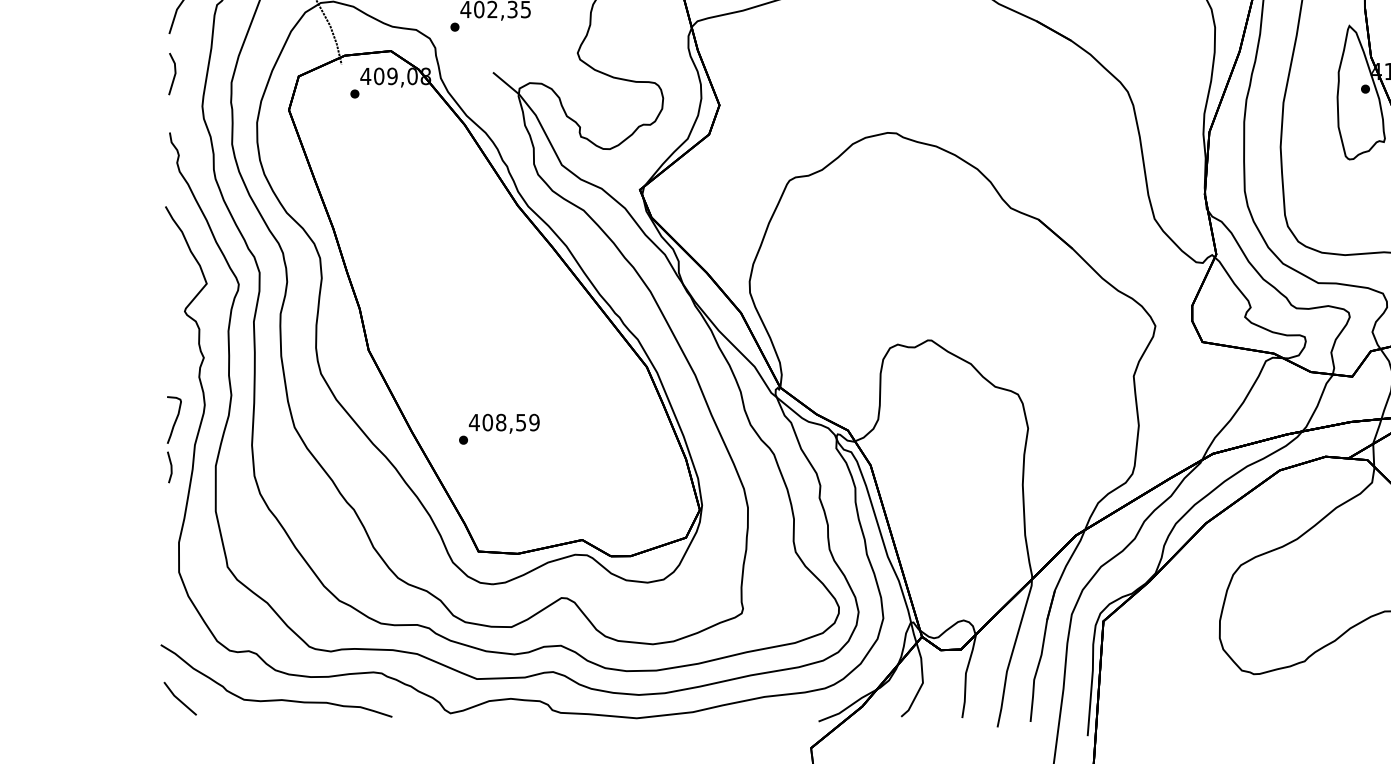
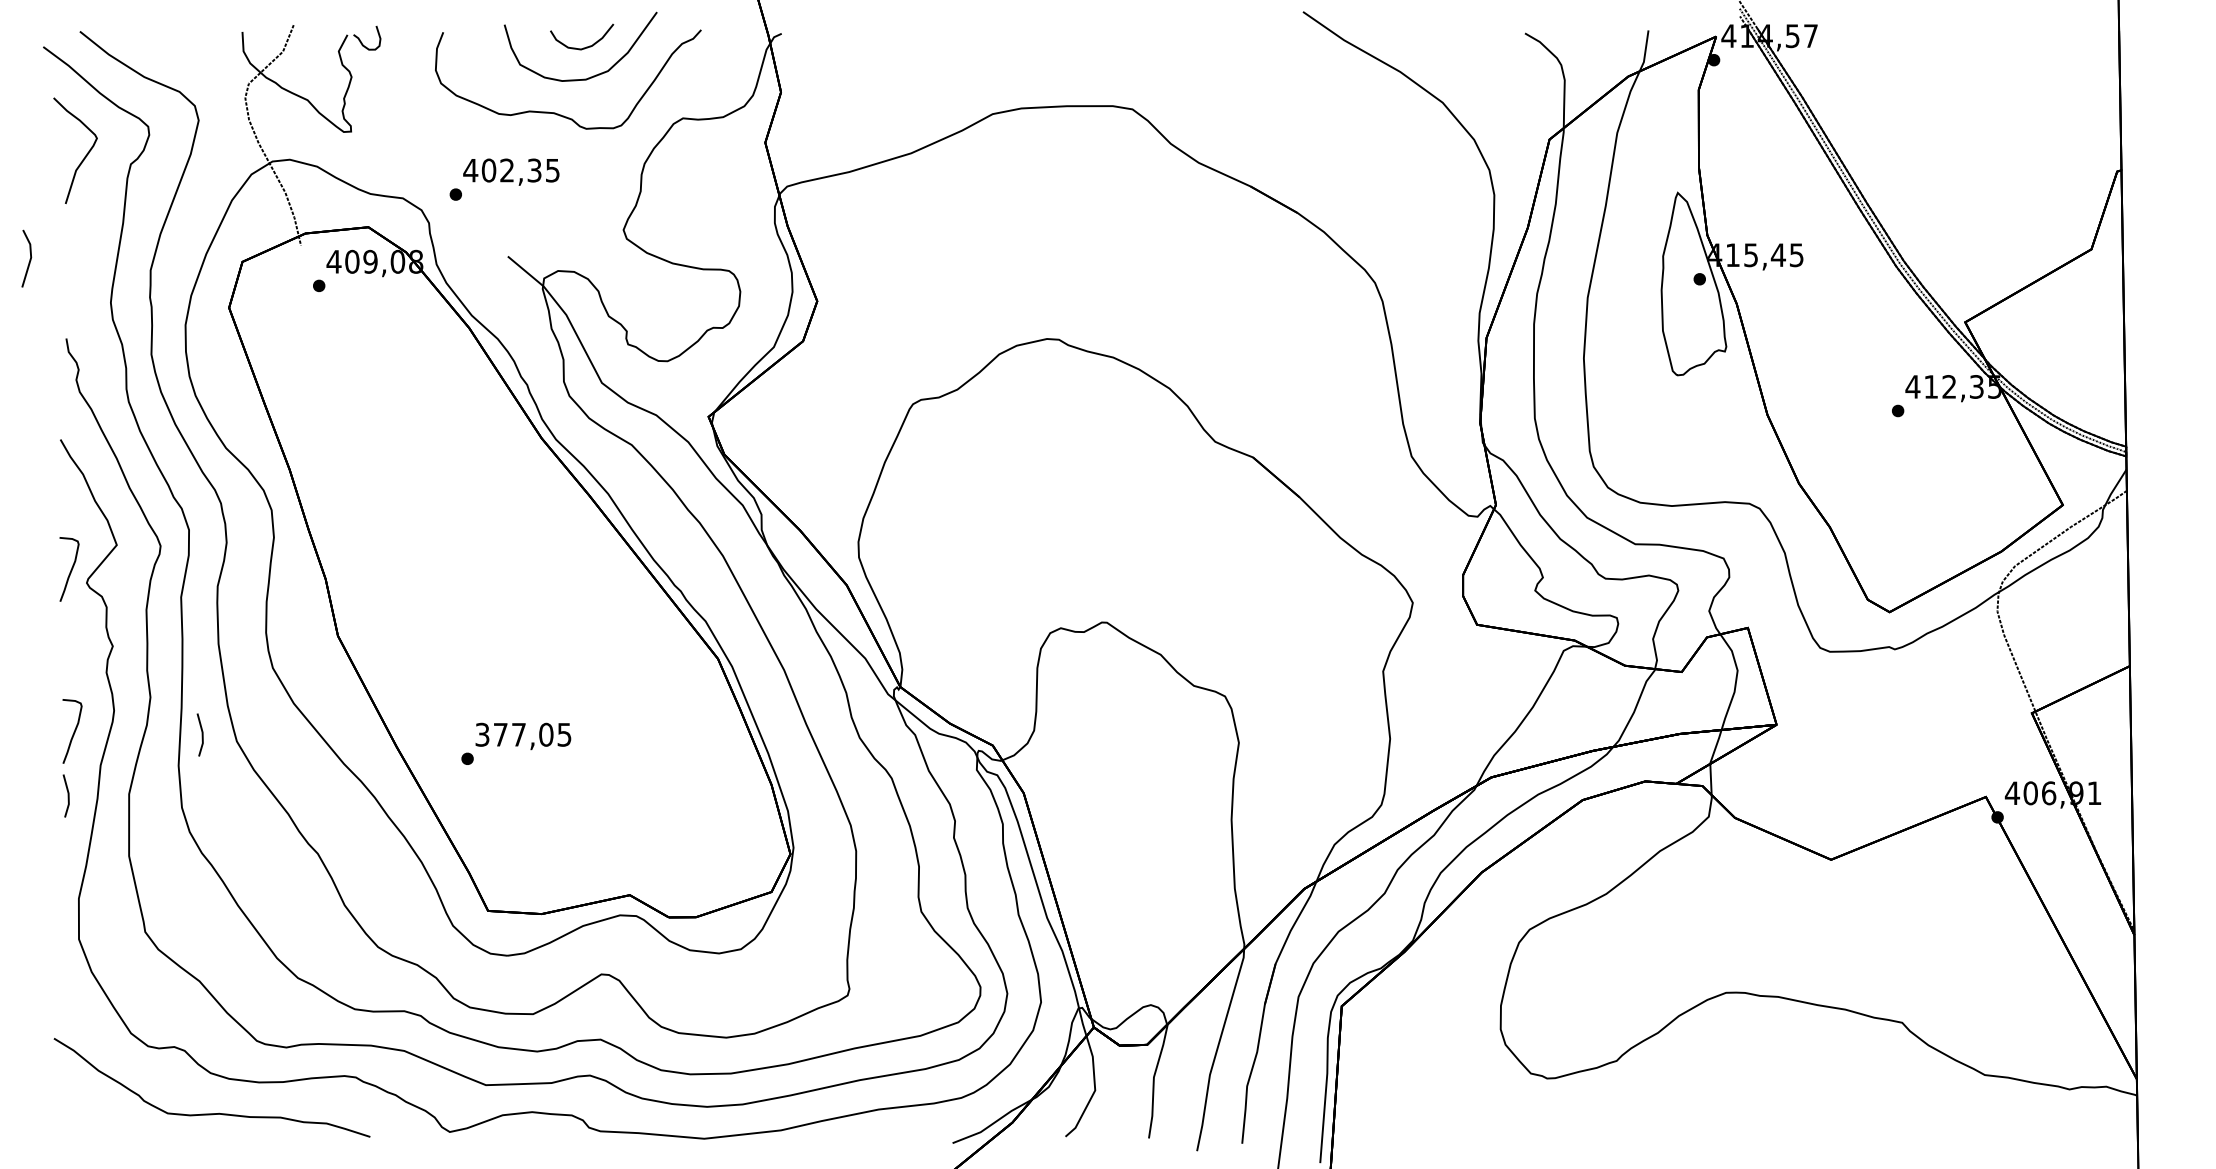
line: (174, 74) -> (29, 259), moved
curve: (172, 301) -> (70, 569), added
line: (268, 422) -> (201, 734), added
text: (503, 422) -> (522, 734), 408,59 -> 377,05
line: (179, 699) -> (79, 1112), removed

